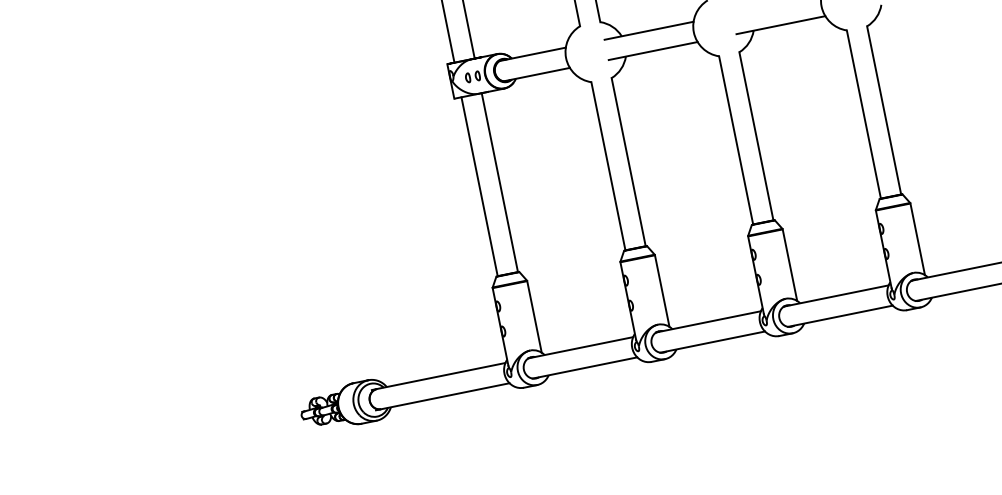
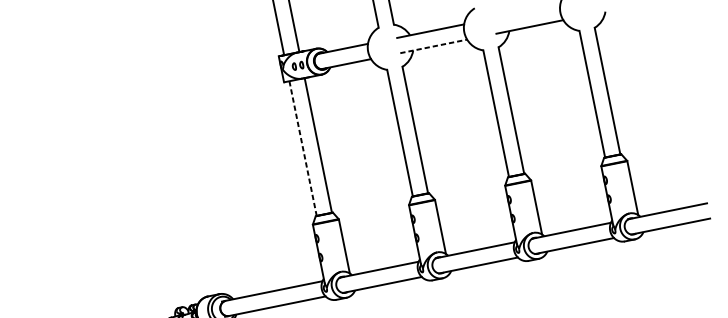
line: (653, 50) -> (433, 46), solid -> dashed
line: (479, 187) -> (303, 149), solid -> dashed

